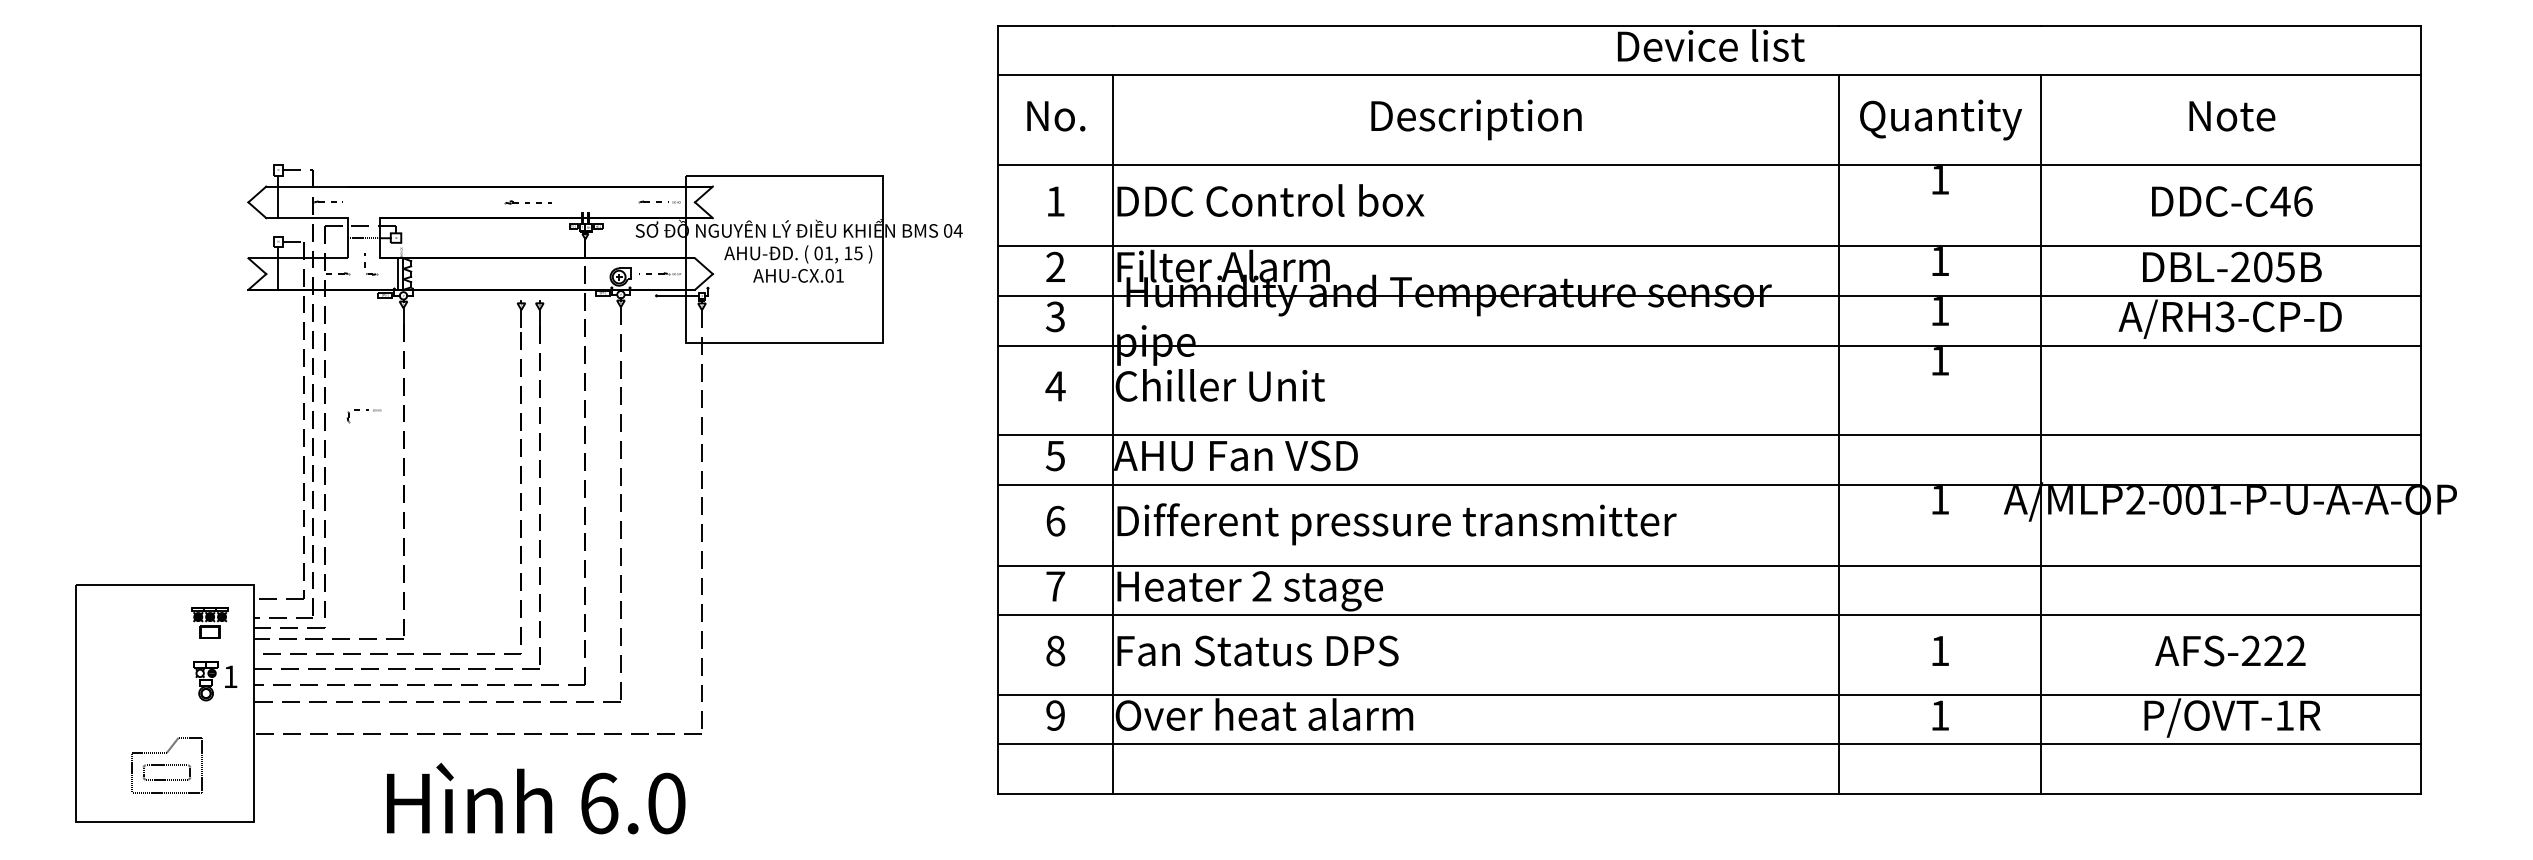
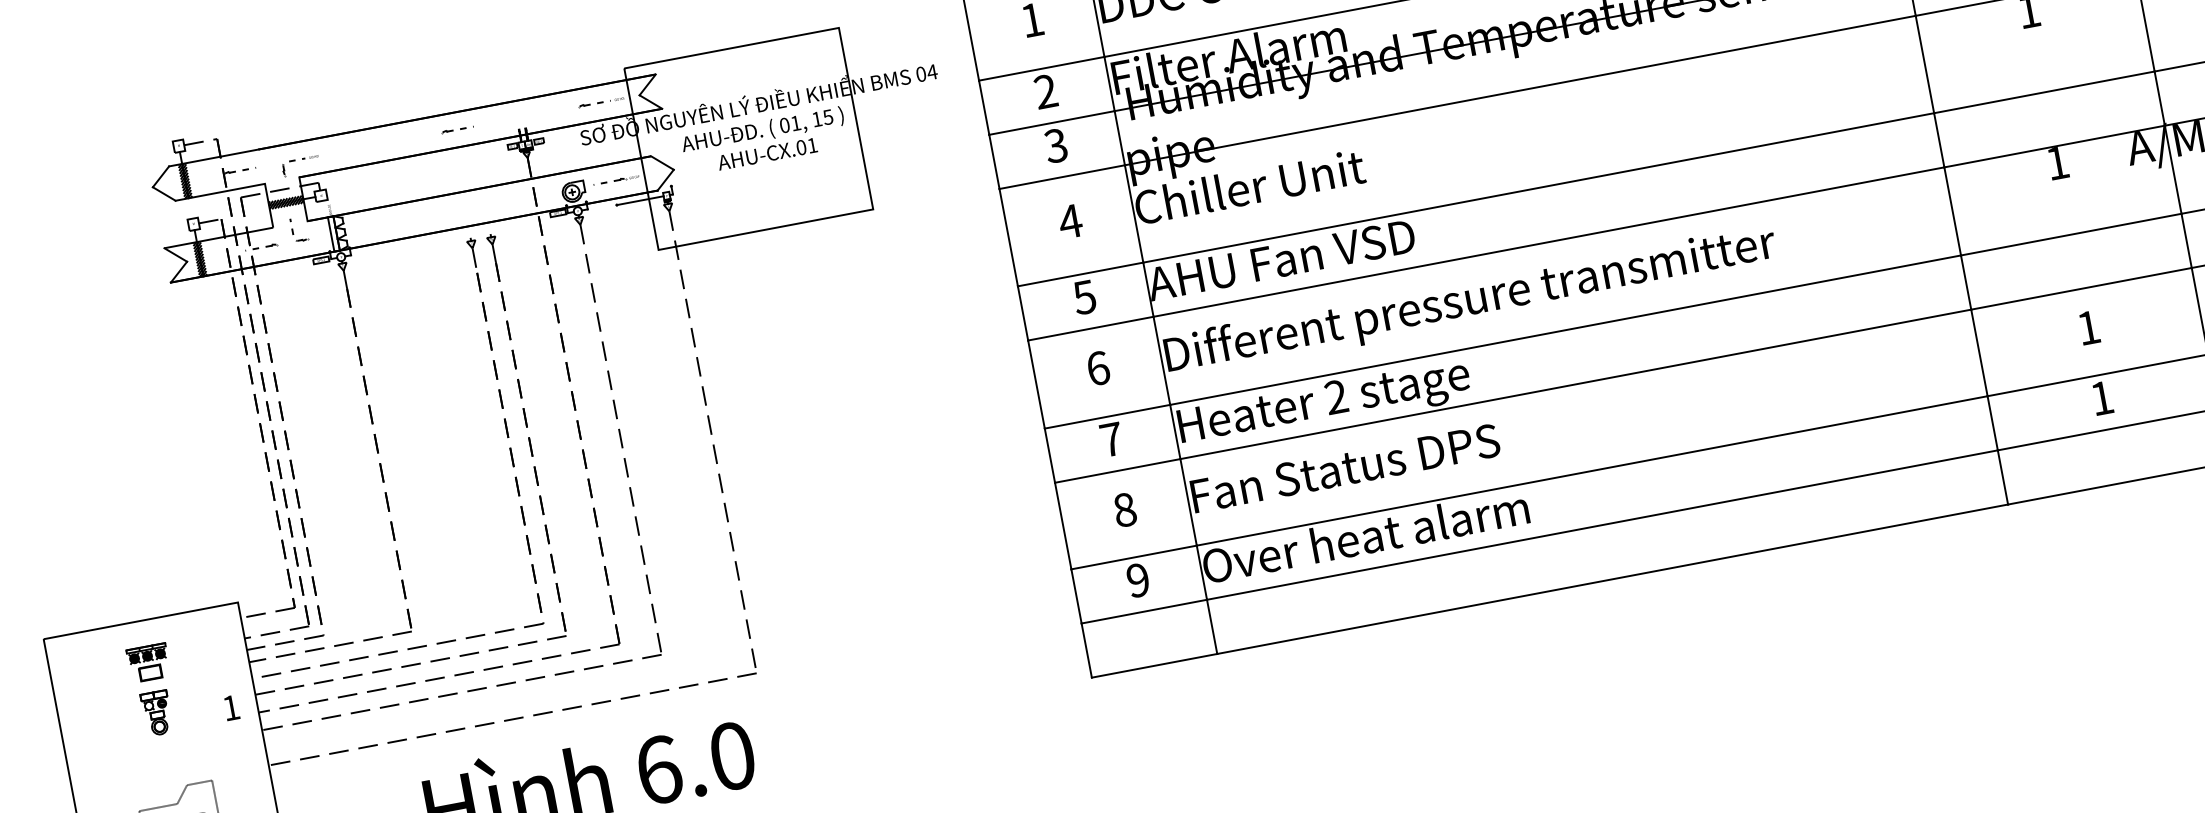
part: (527, 201) -> (456, 128), size x0.62
hatch: (277, 202) -> (184, 181), added
hatch: (363, 237) -> (285, 201), added
hatch: (277, 273) -> (199, 258), added
part: (366, 410) -> (302, 159), moved
part: (209, 622) -> (147, 662), moved
part: (205, 681) -> (156, 713), moved

